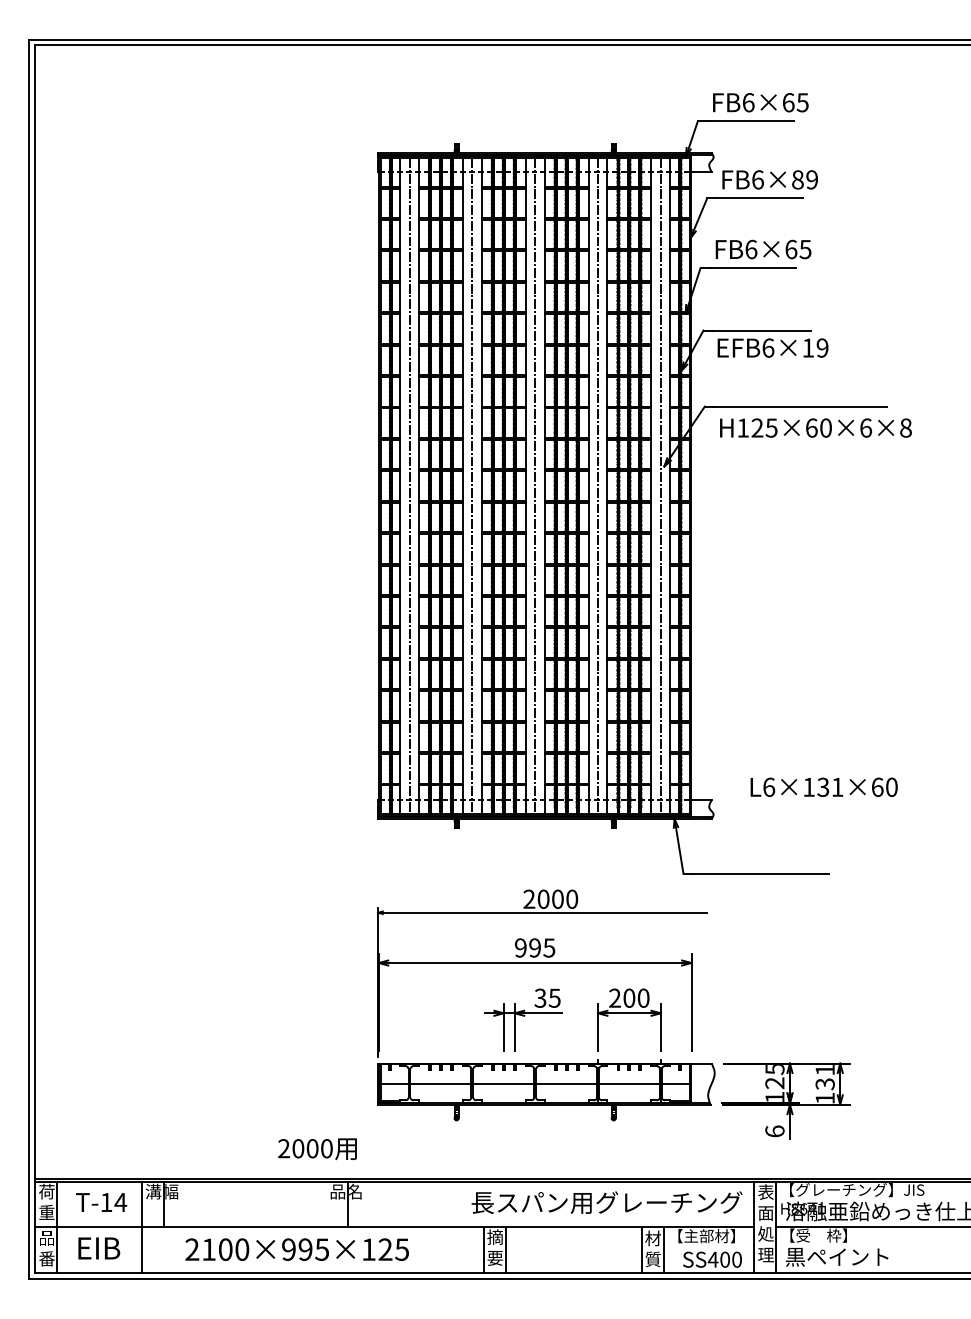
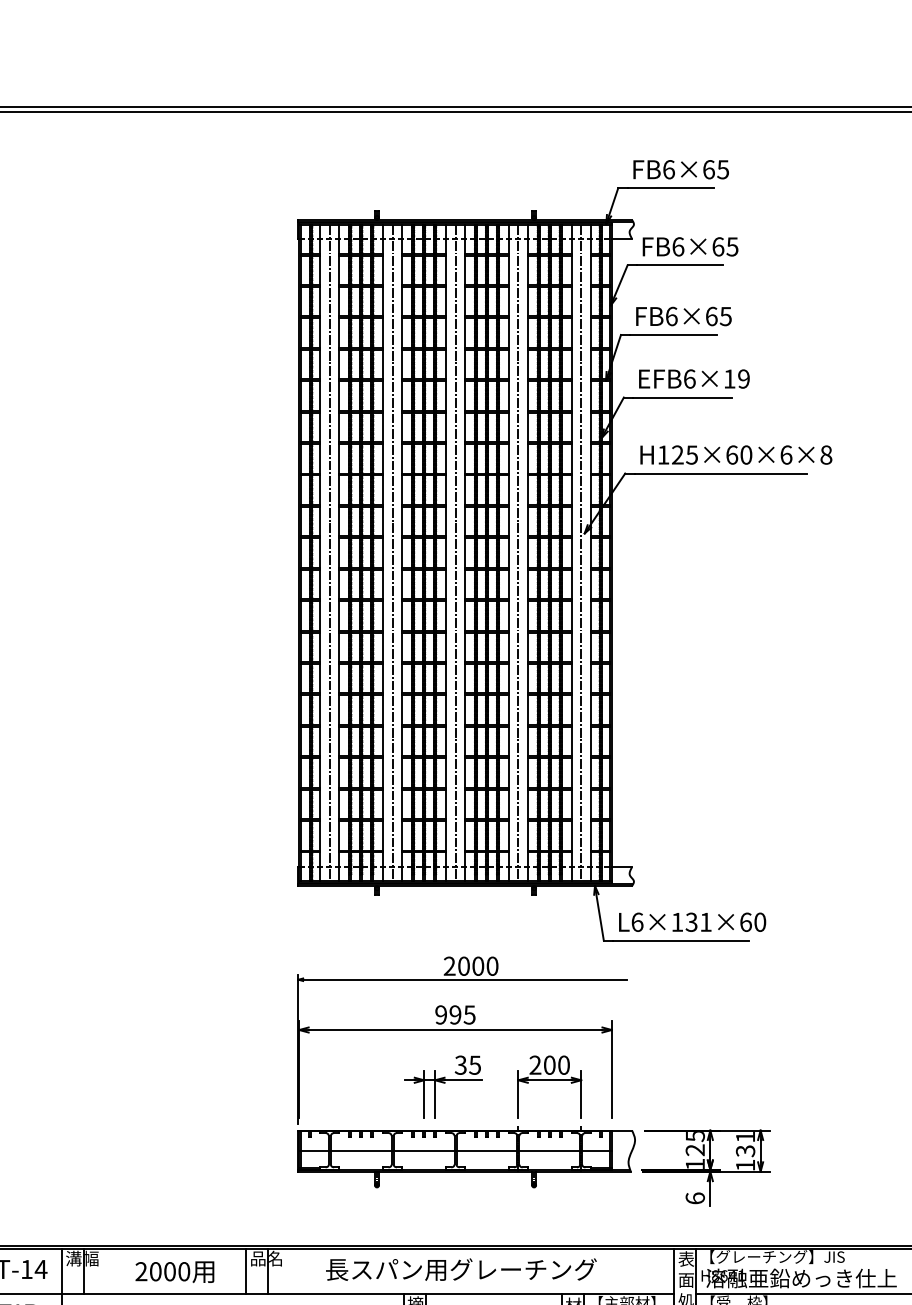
text: (804, 179) -> (724, 246), FB6×89 -> FB6×65
text: (772, 347) -> (693, 378), moved
text: (815, 427) -> (735, 454), moved
text: (823, 786) -> (691, 921), moved
text: (317, 1148) -> (174, 1271), moved
text: (606, 1202) -> (460, 1269), moved
line: (325, 1204) -> (245, 1271), added

